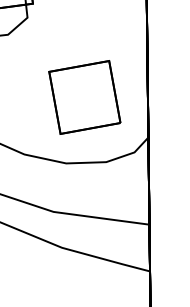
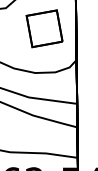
part: (84, 96) -> (44, 28), moved

